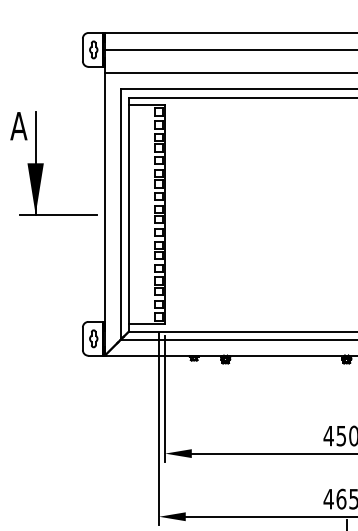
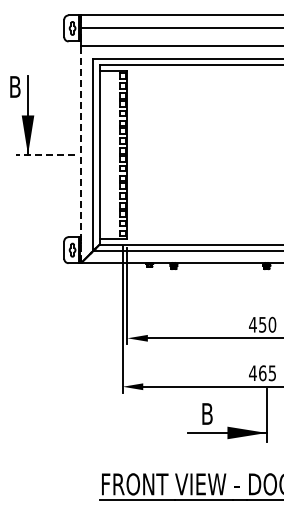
text: (18, 125) -> (14, 86), A -> B
line: (58, 214) -> (45, 154), solid -> dashed
line: (104, 214) -> (80, 154), solid -> dashed

